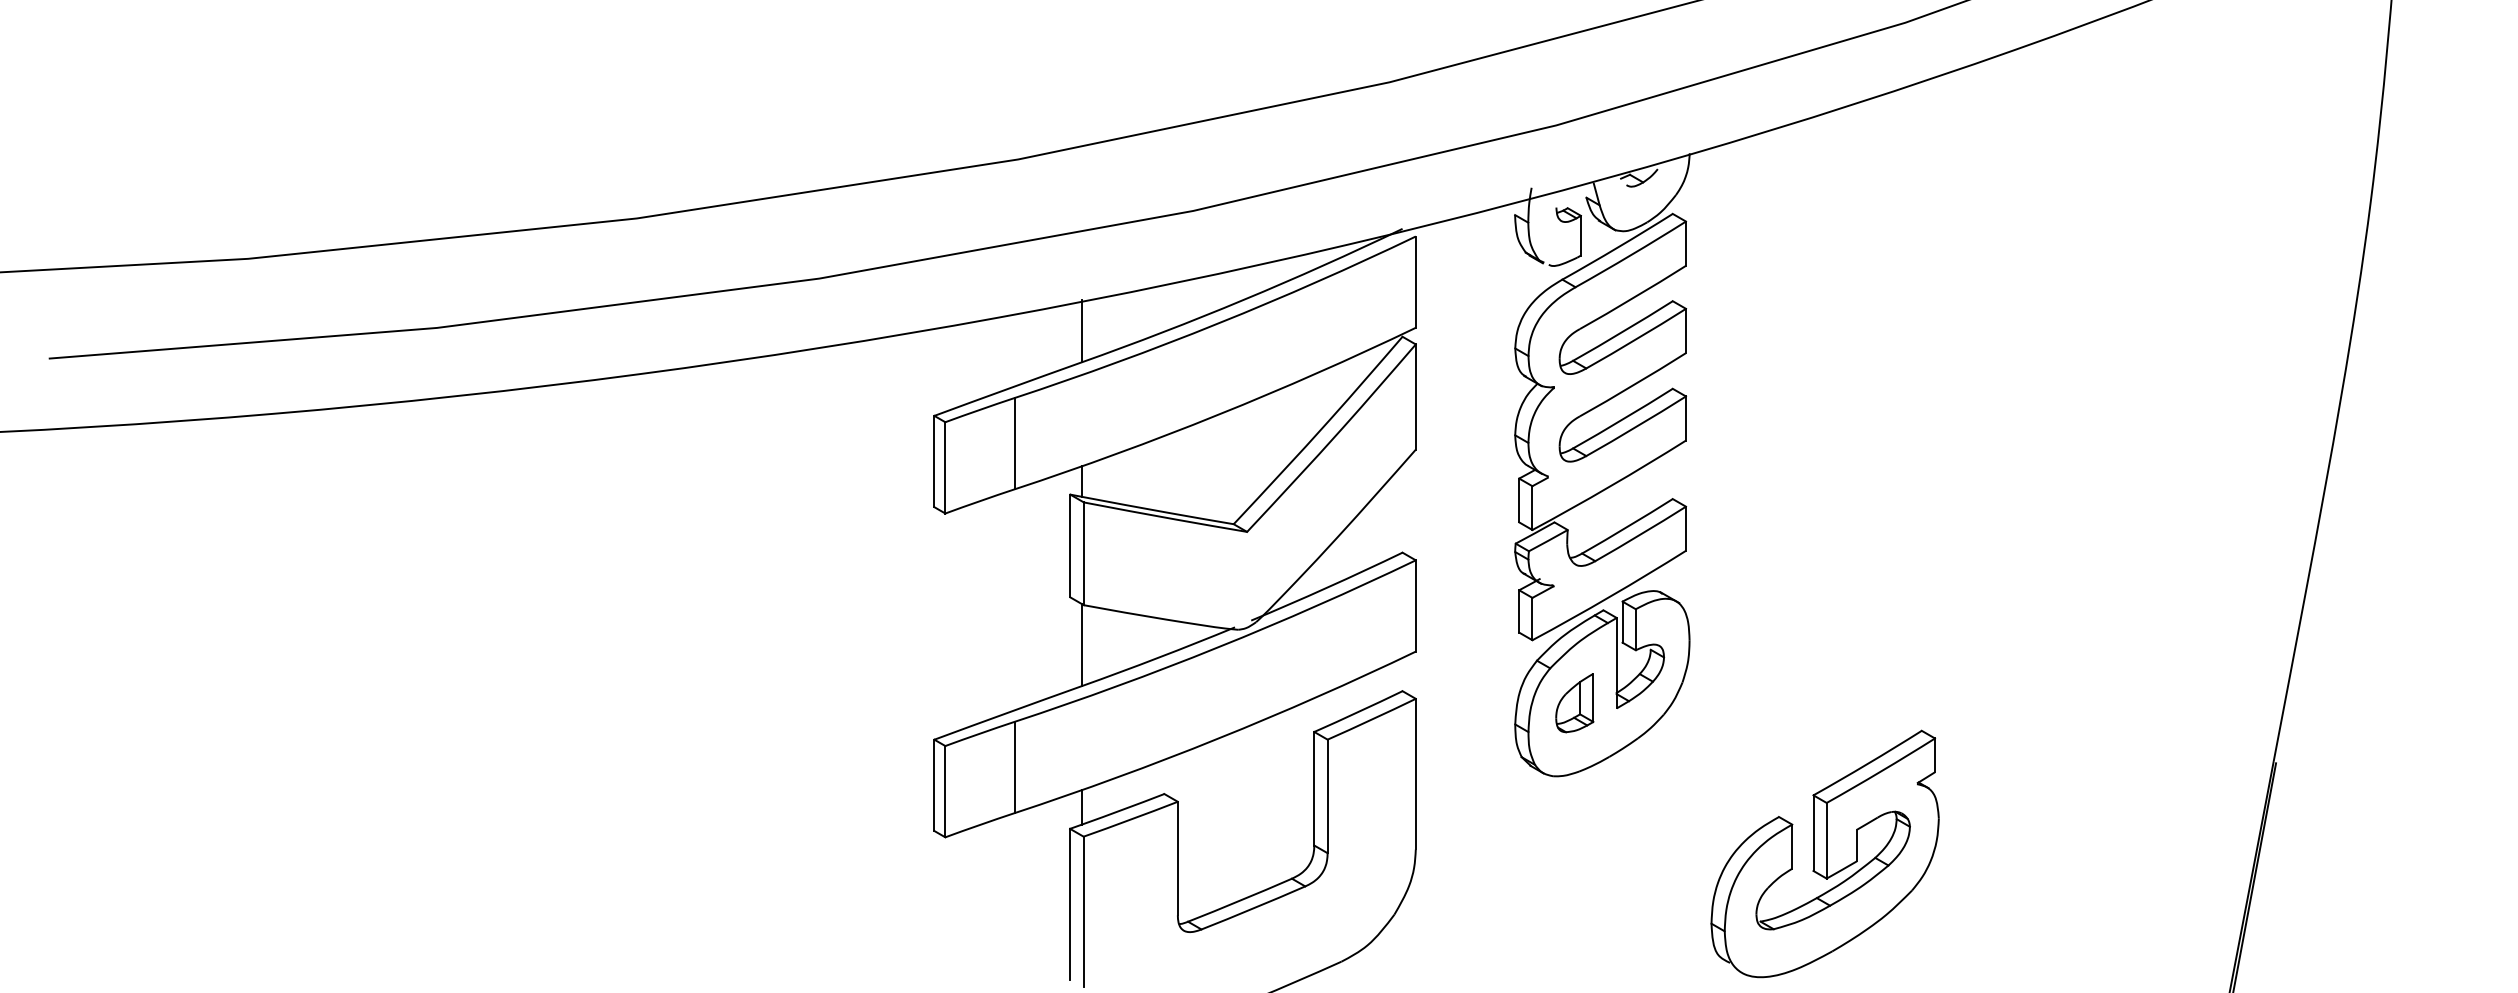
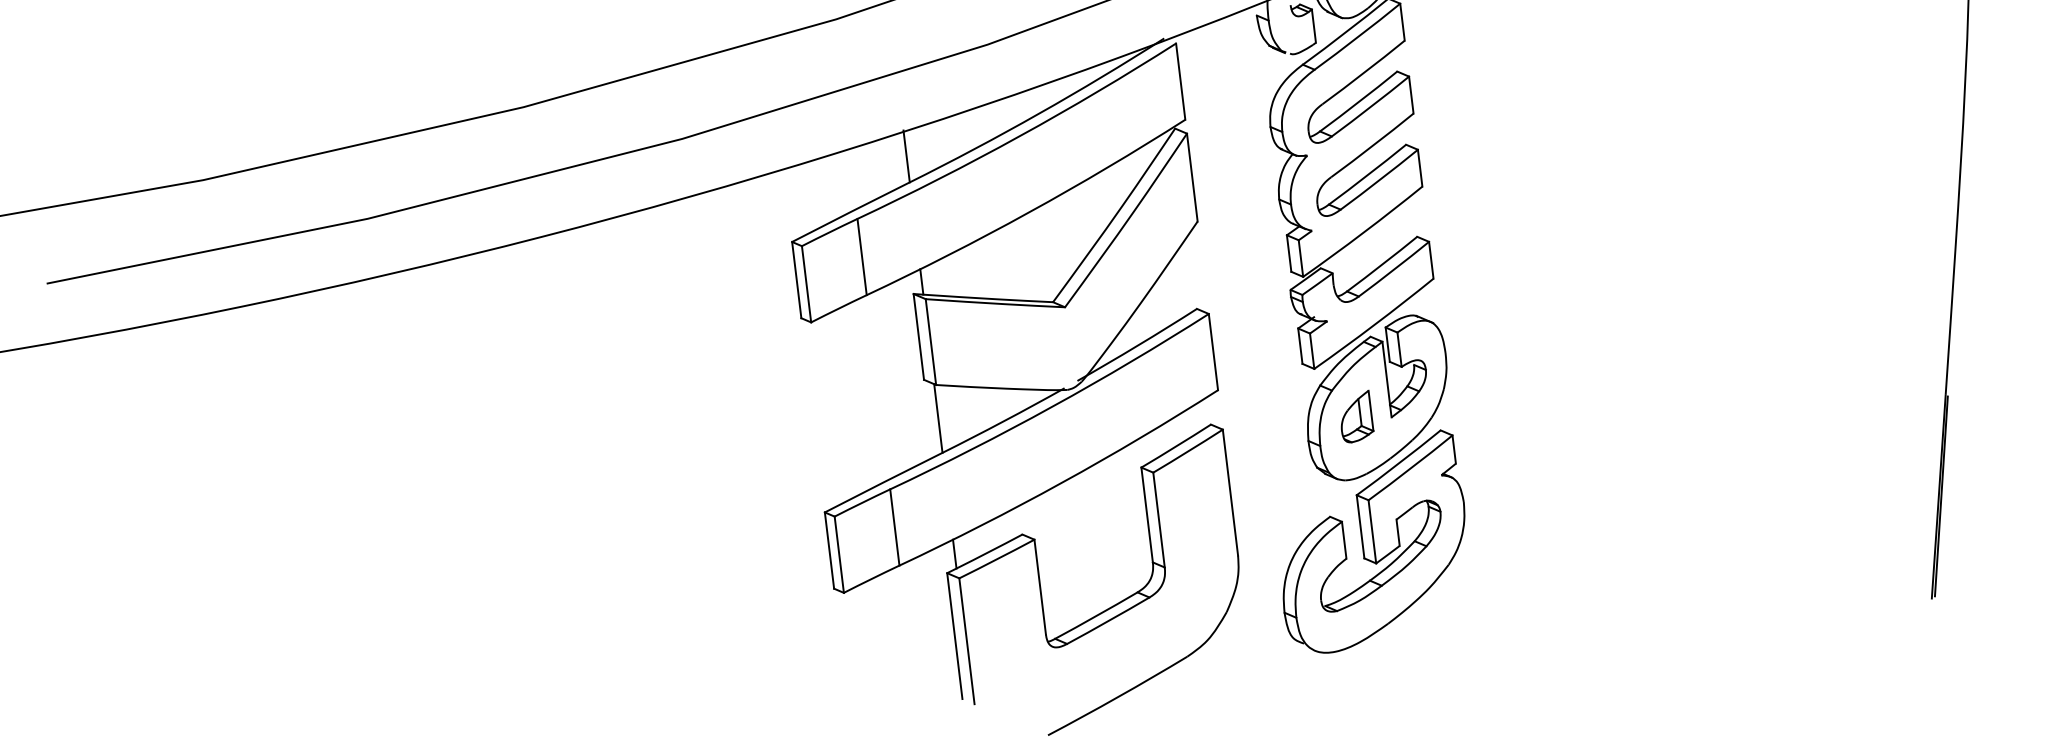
part: (1824, 853) -> (1371, 542), moved

